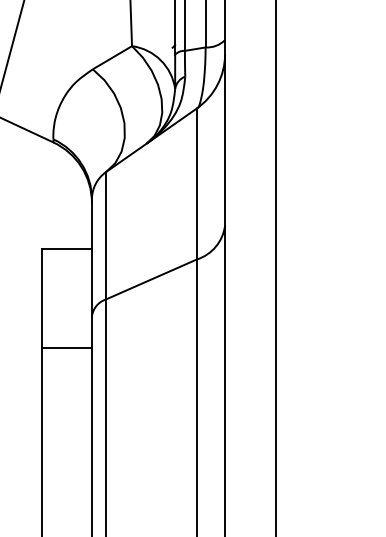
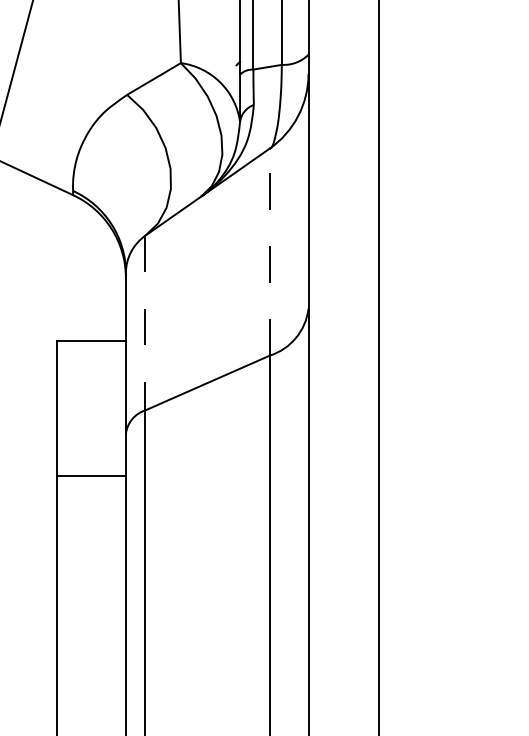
line: (196, 184) -> (269, 252), solid -> dashed
line: (106, 236) -> (145, 323), solid -> dashed

